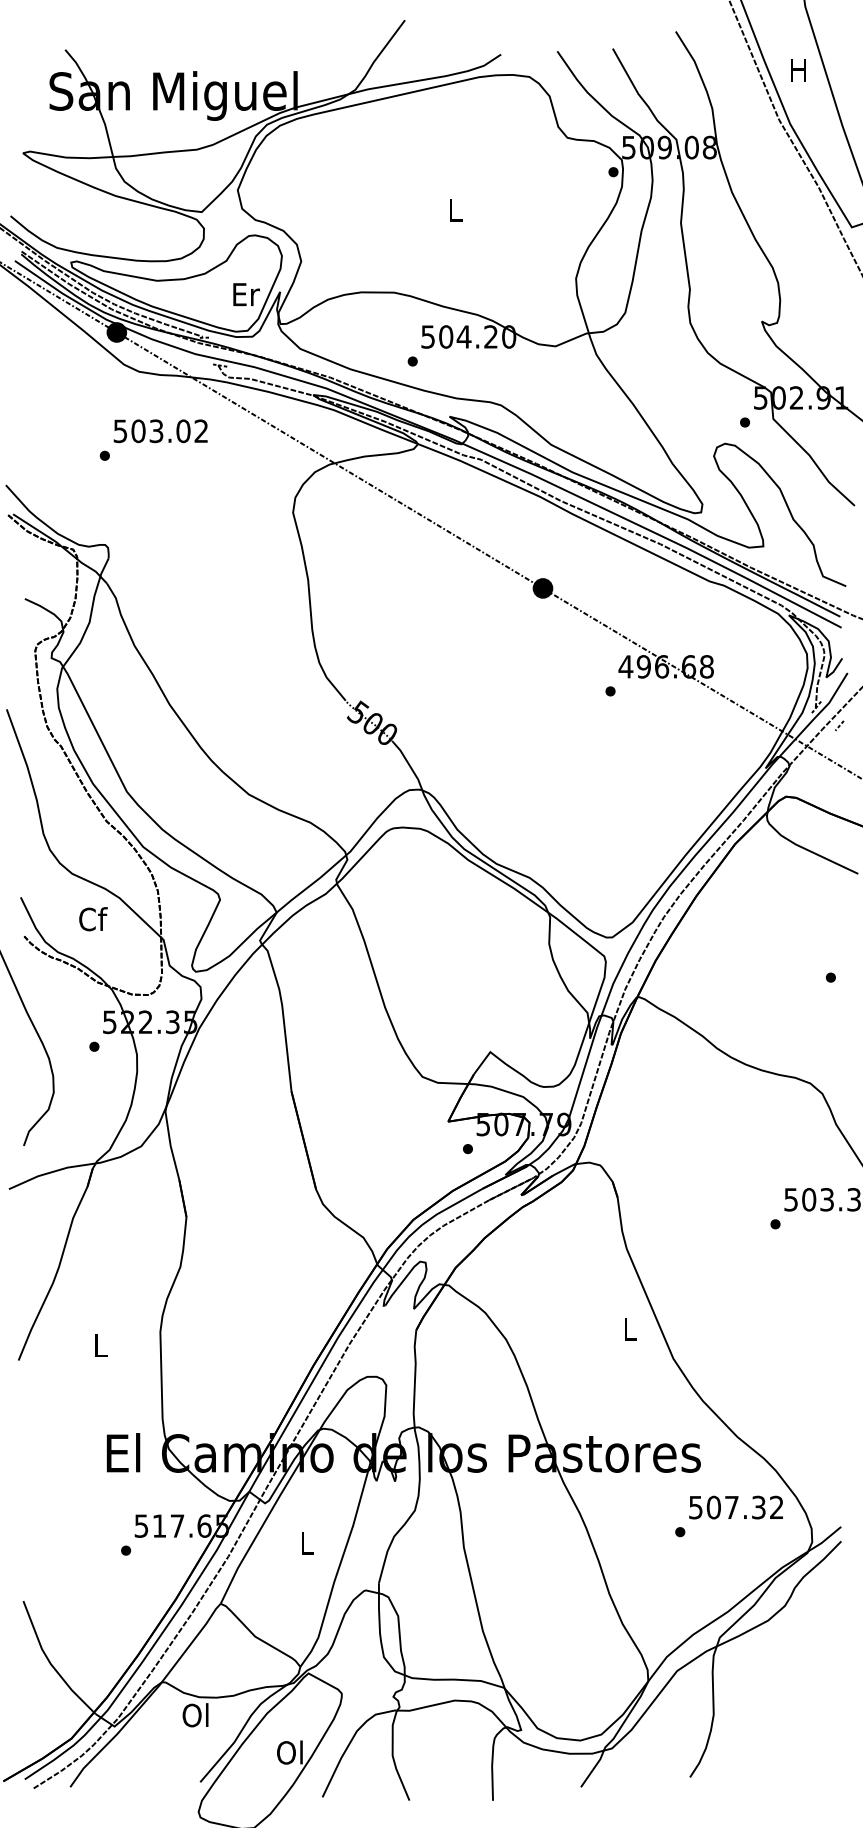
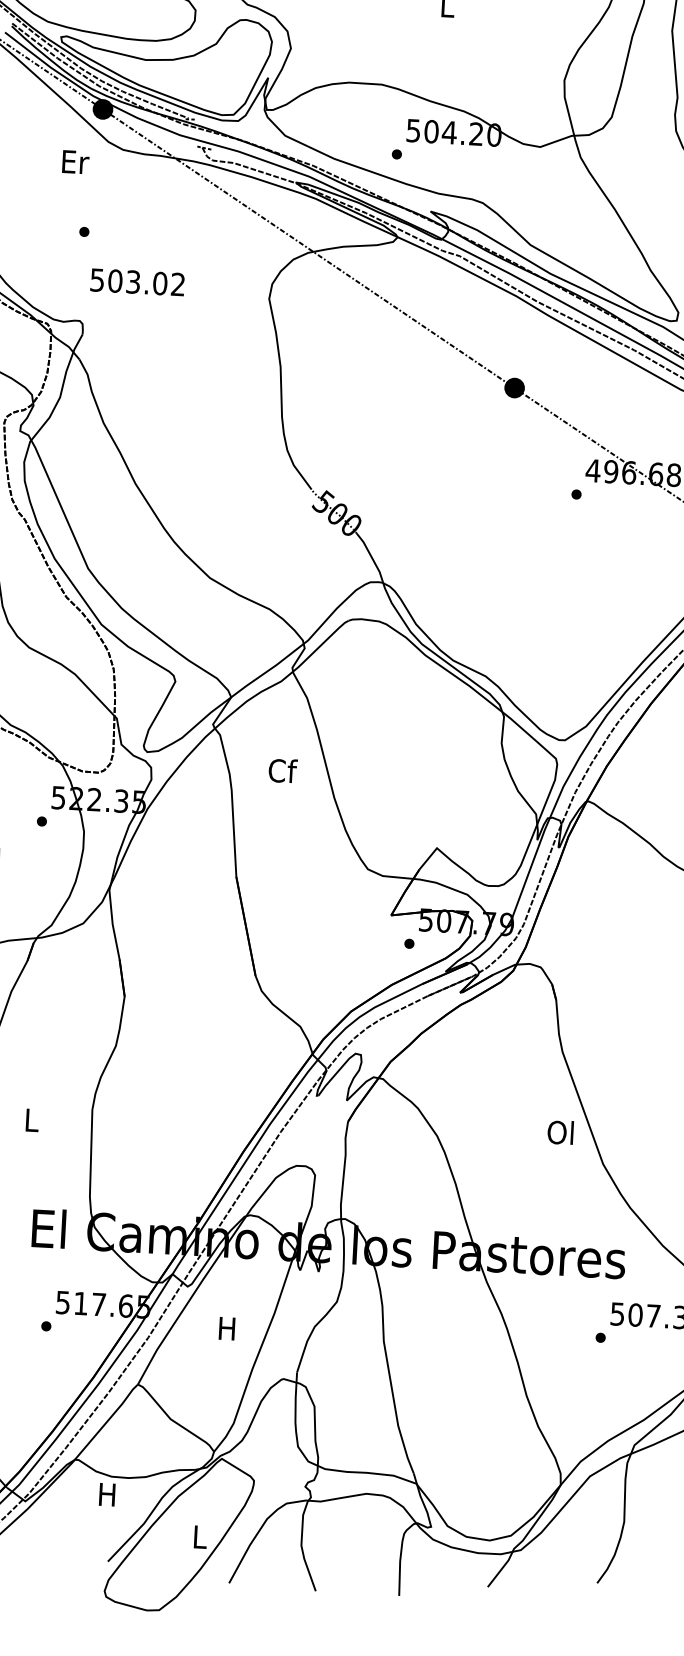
text: (246, 294) -> (75, 162), moved
text: (160, 431) -> (137, 282), moved
text: (93, 919) -> (283, 771), moved
text: (628, 1329) -> (559, 1132), L -> Ol
text: (306, 1543) -> (226, 1328), L -> H
text: (195, 1715) -> (106, 1494), Ol -> H
text: (289, 1752) -> (198, 1536), Ol -> L

